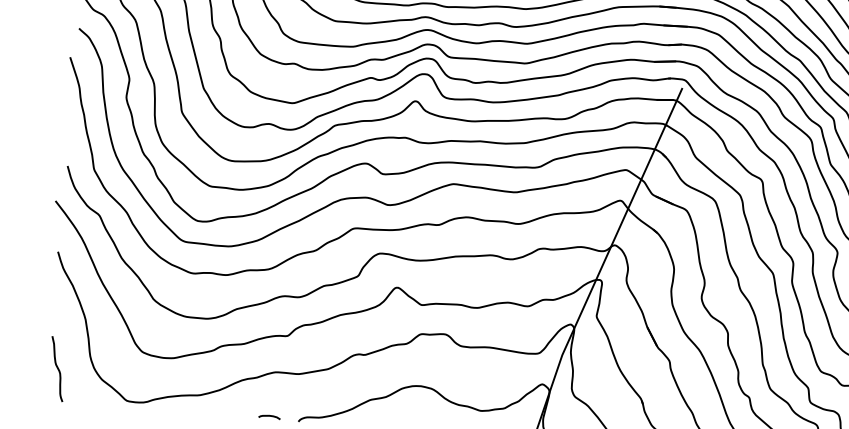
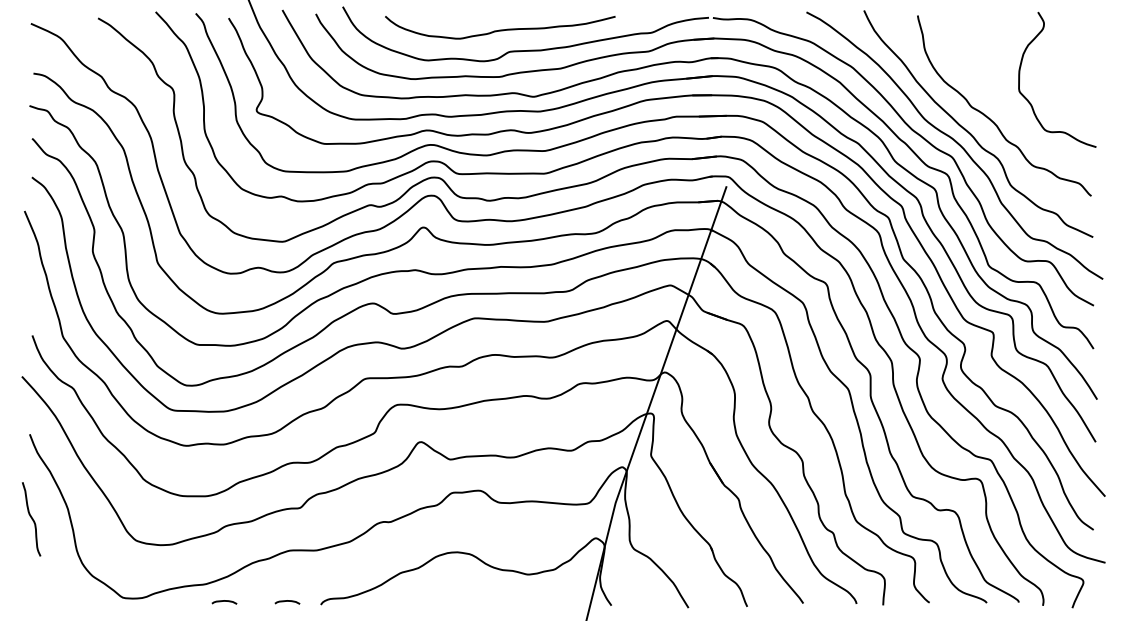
curve: (57, 369) -> (31, 519), moved
curve: (214, 411) -> (224, 601), added

